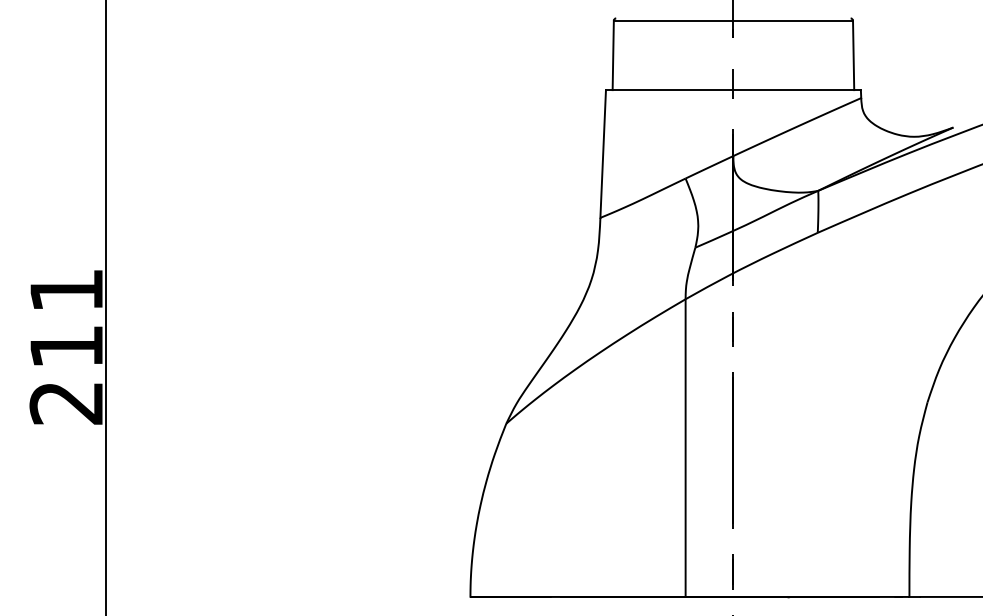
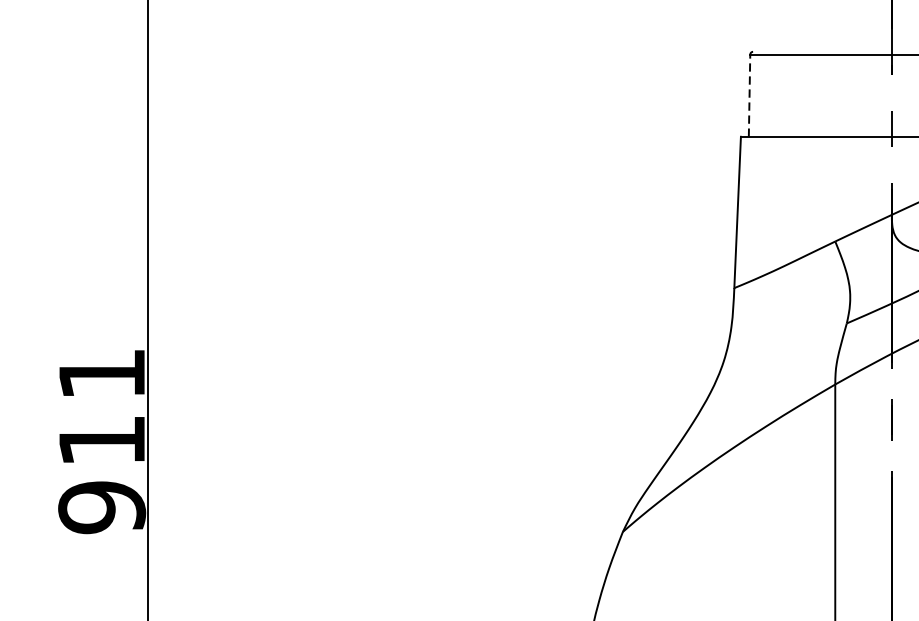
line: (613, 55) -> (749, 95), solid -> dashed
text: (66, 403) -> (101, 507), 211 -> 911

